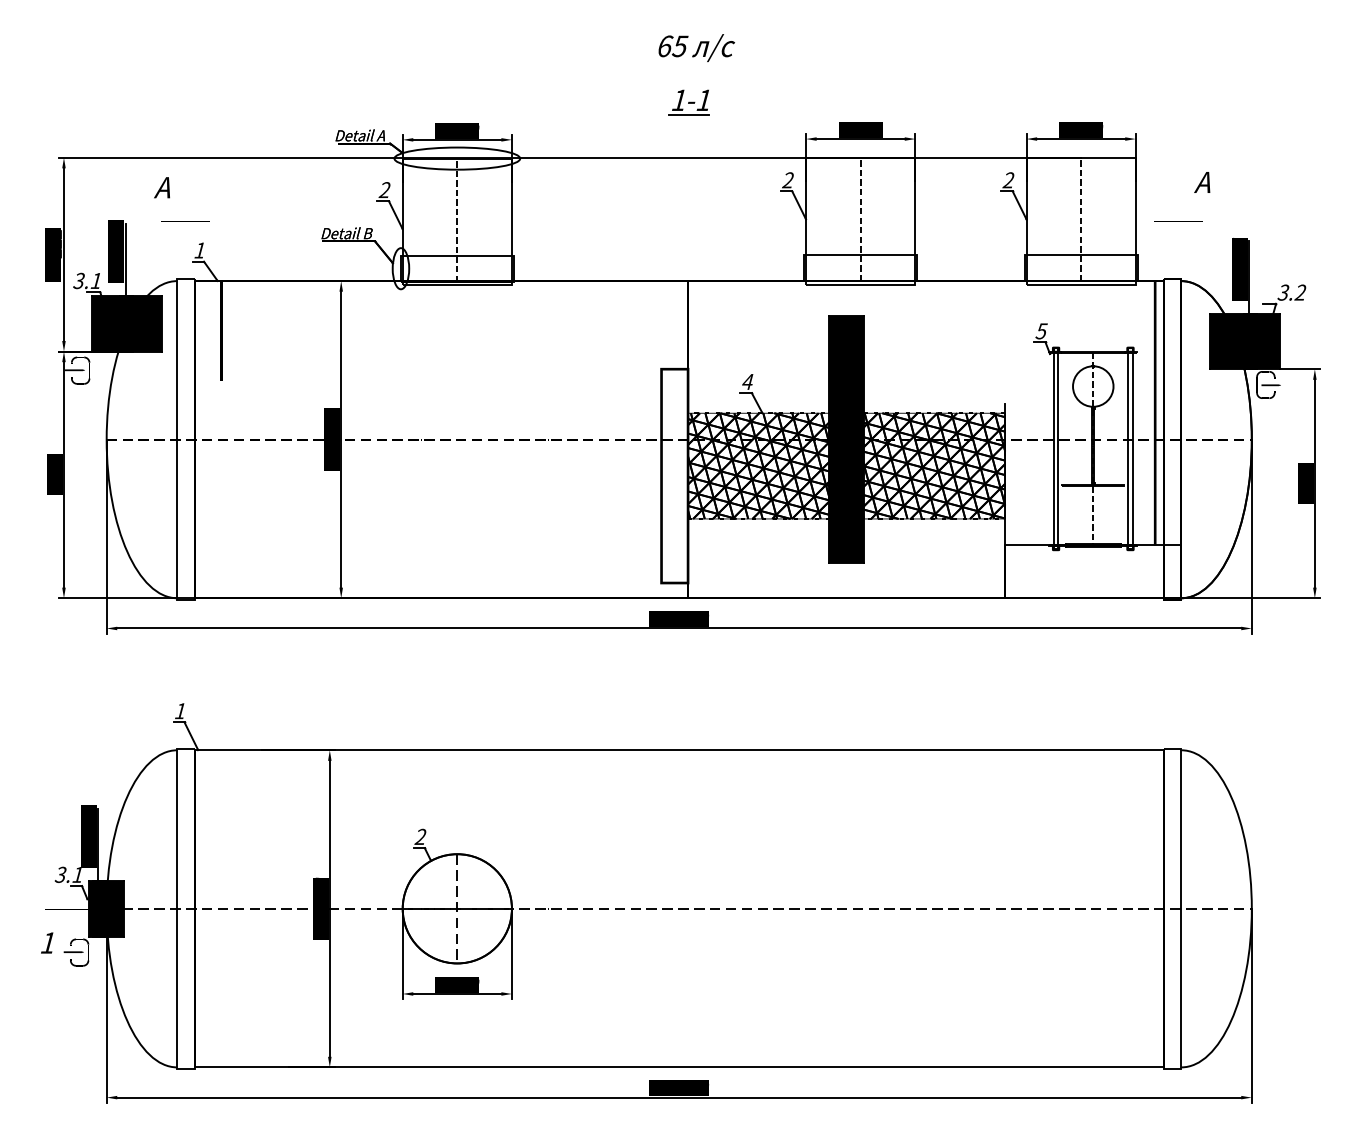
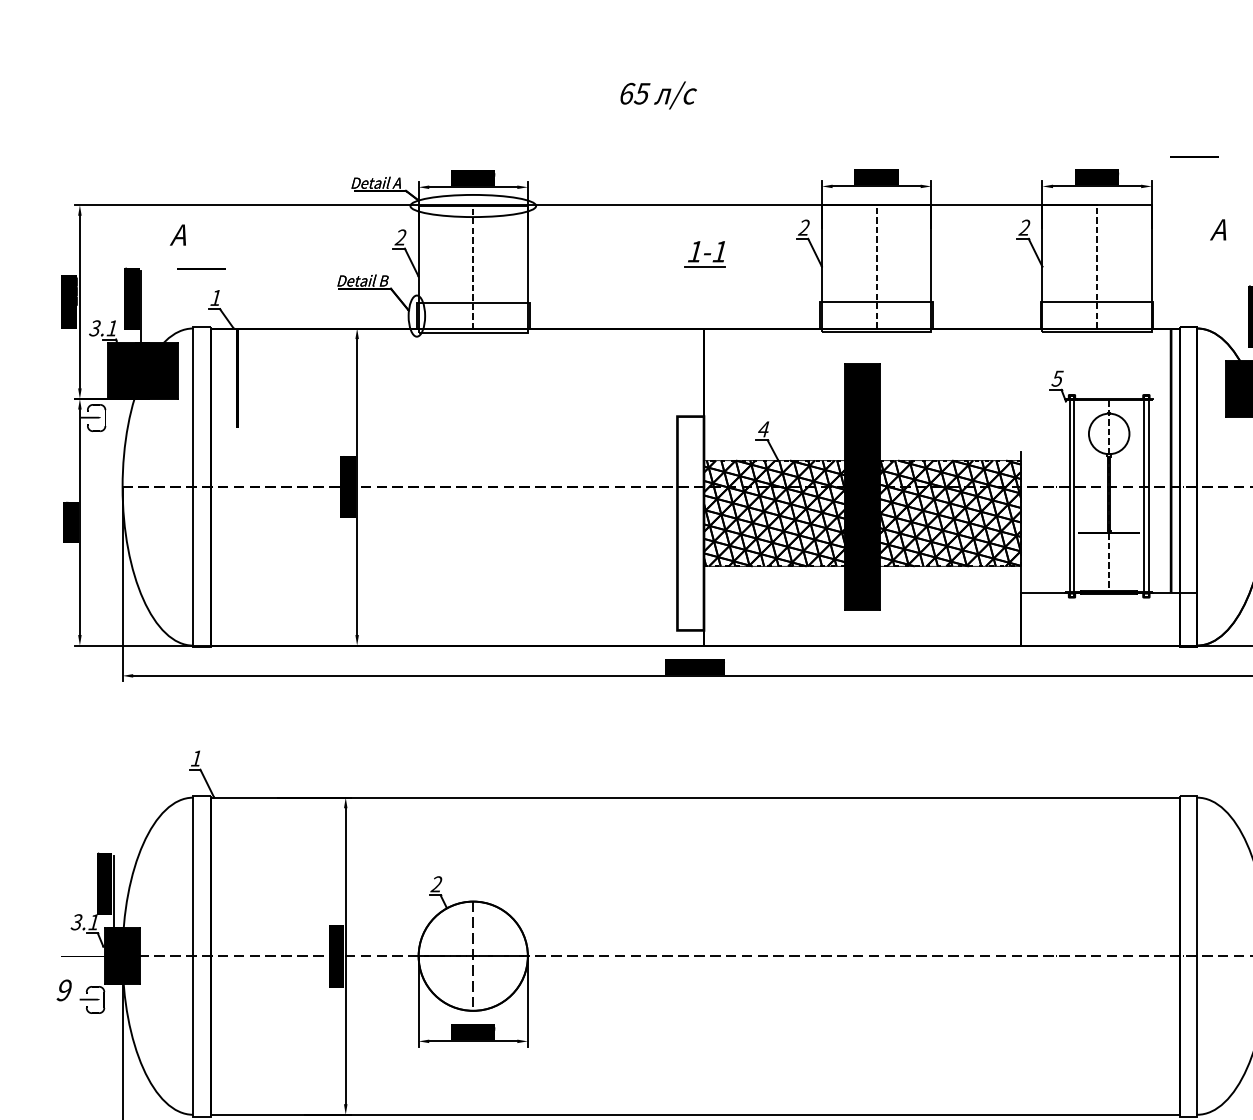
text: (696, 48) -> (658, 95), moved
part: (688, 102) -> (704, 253), moved
line: (1178, 221) -> (1194, 156), moved
text: (47, 942) -> (63, 989), 1 -> 9

